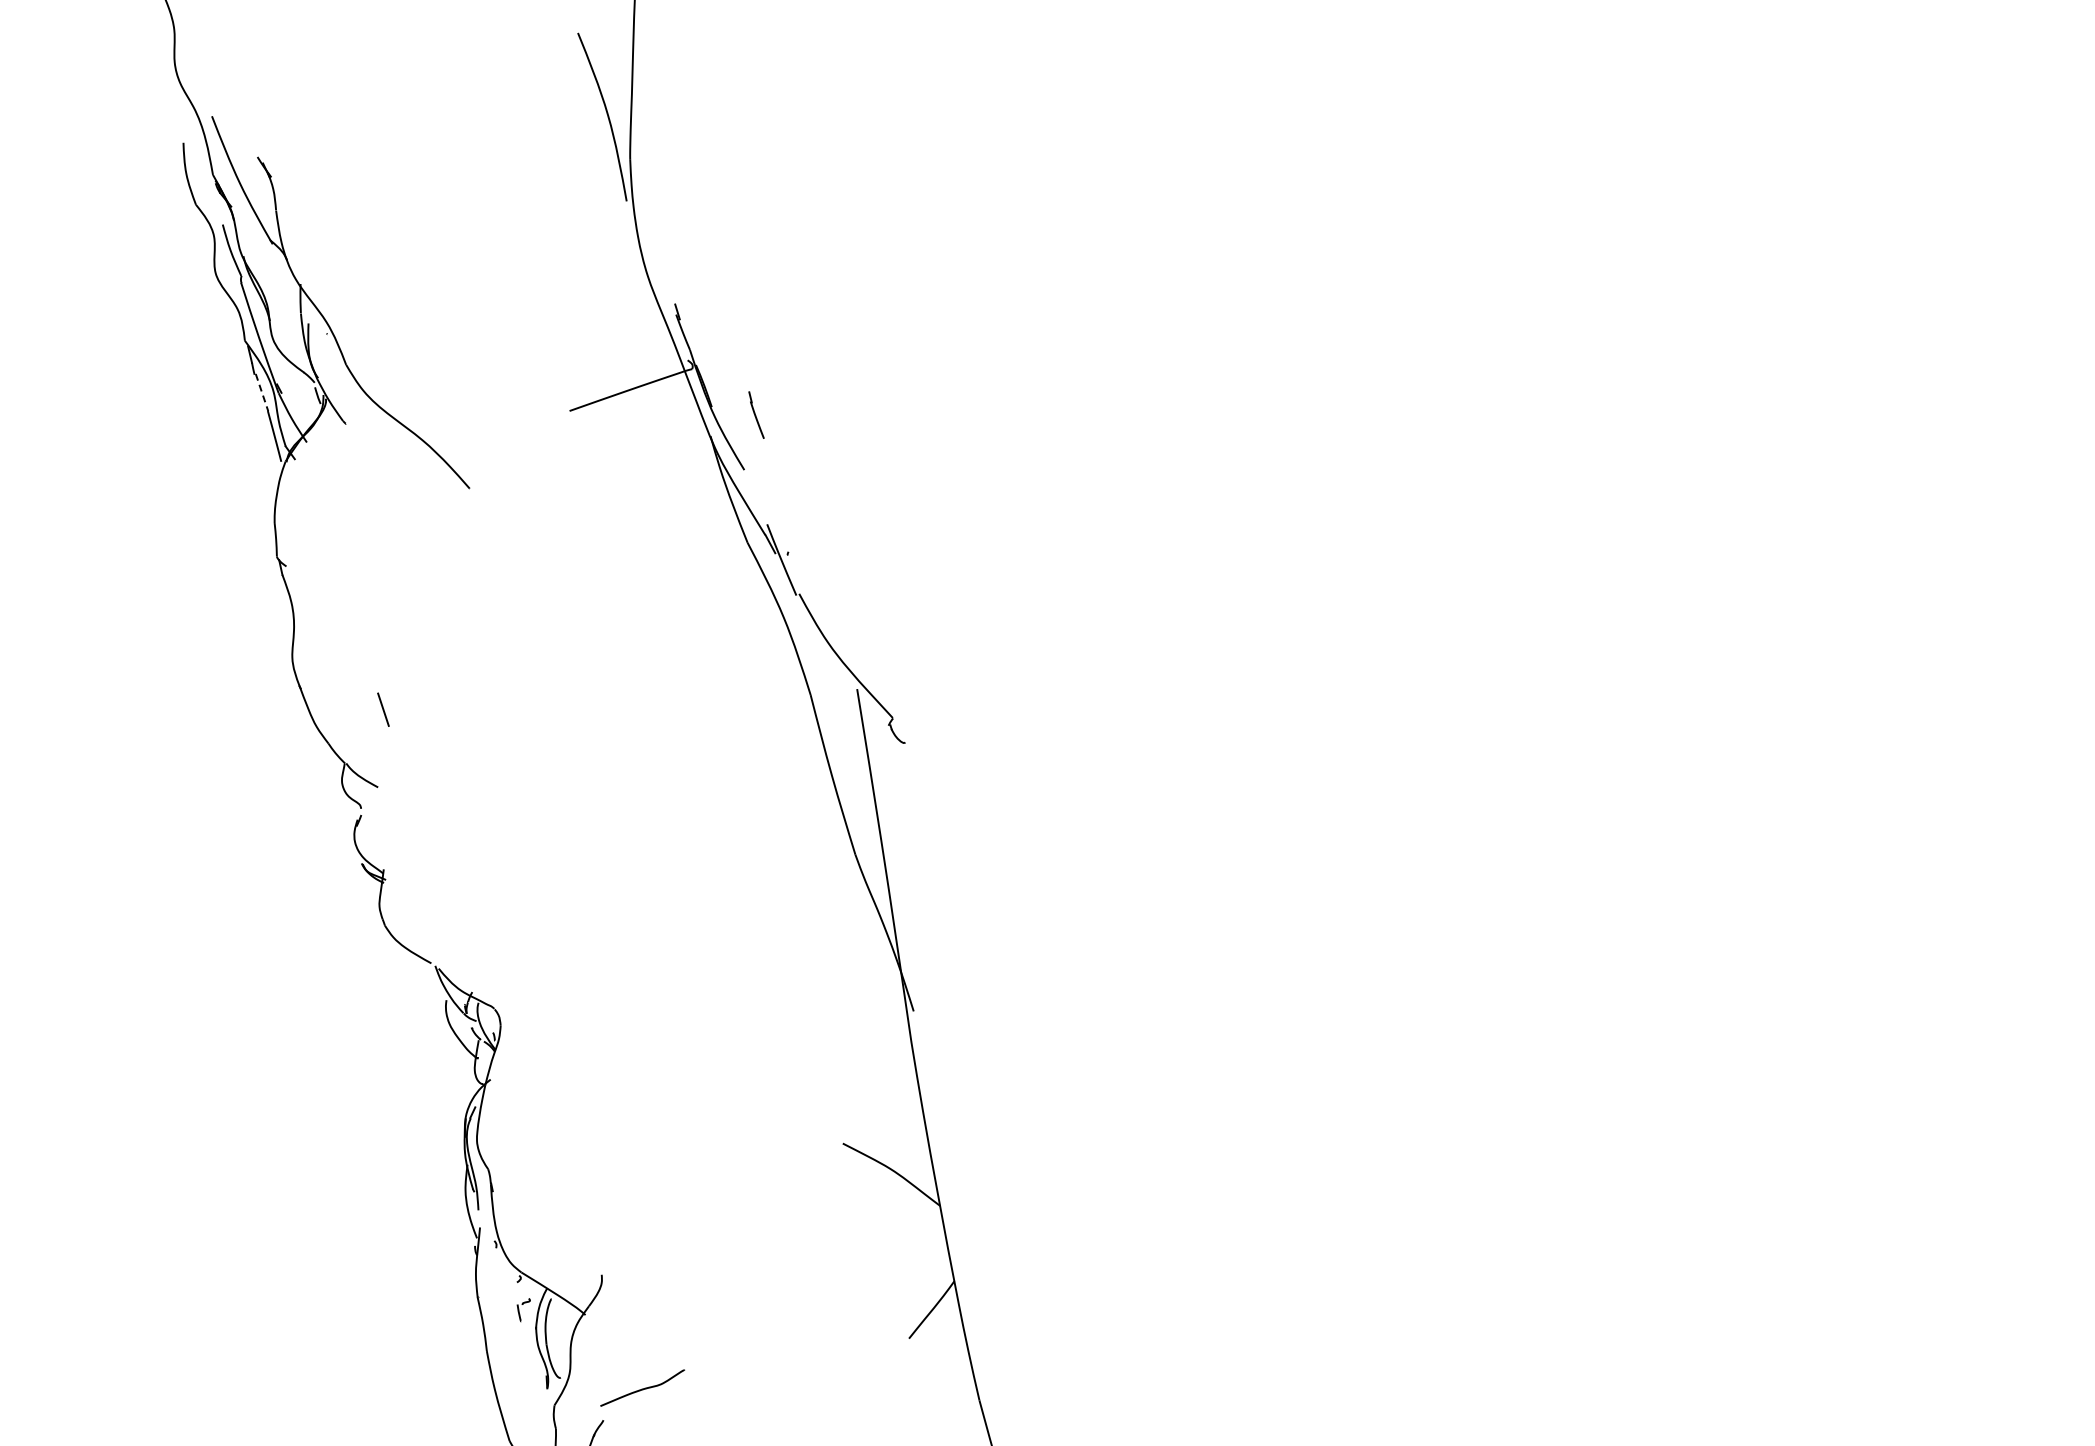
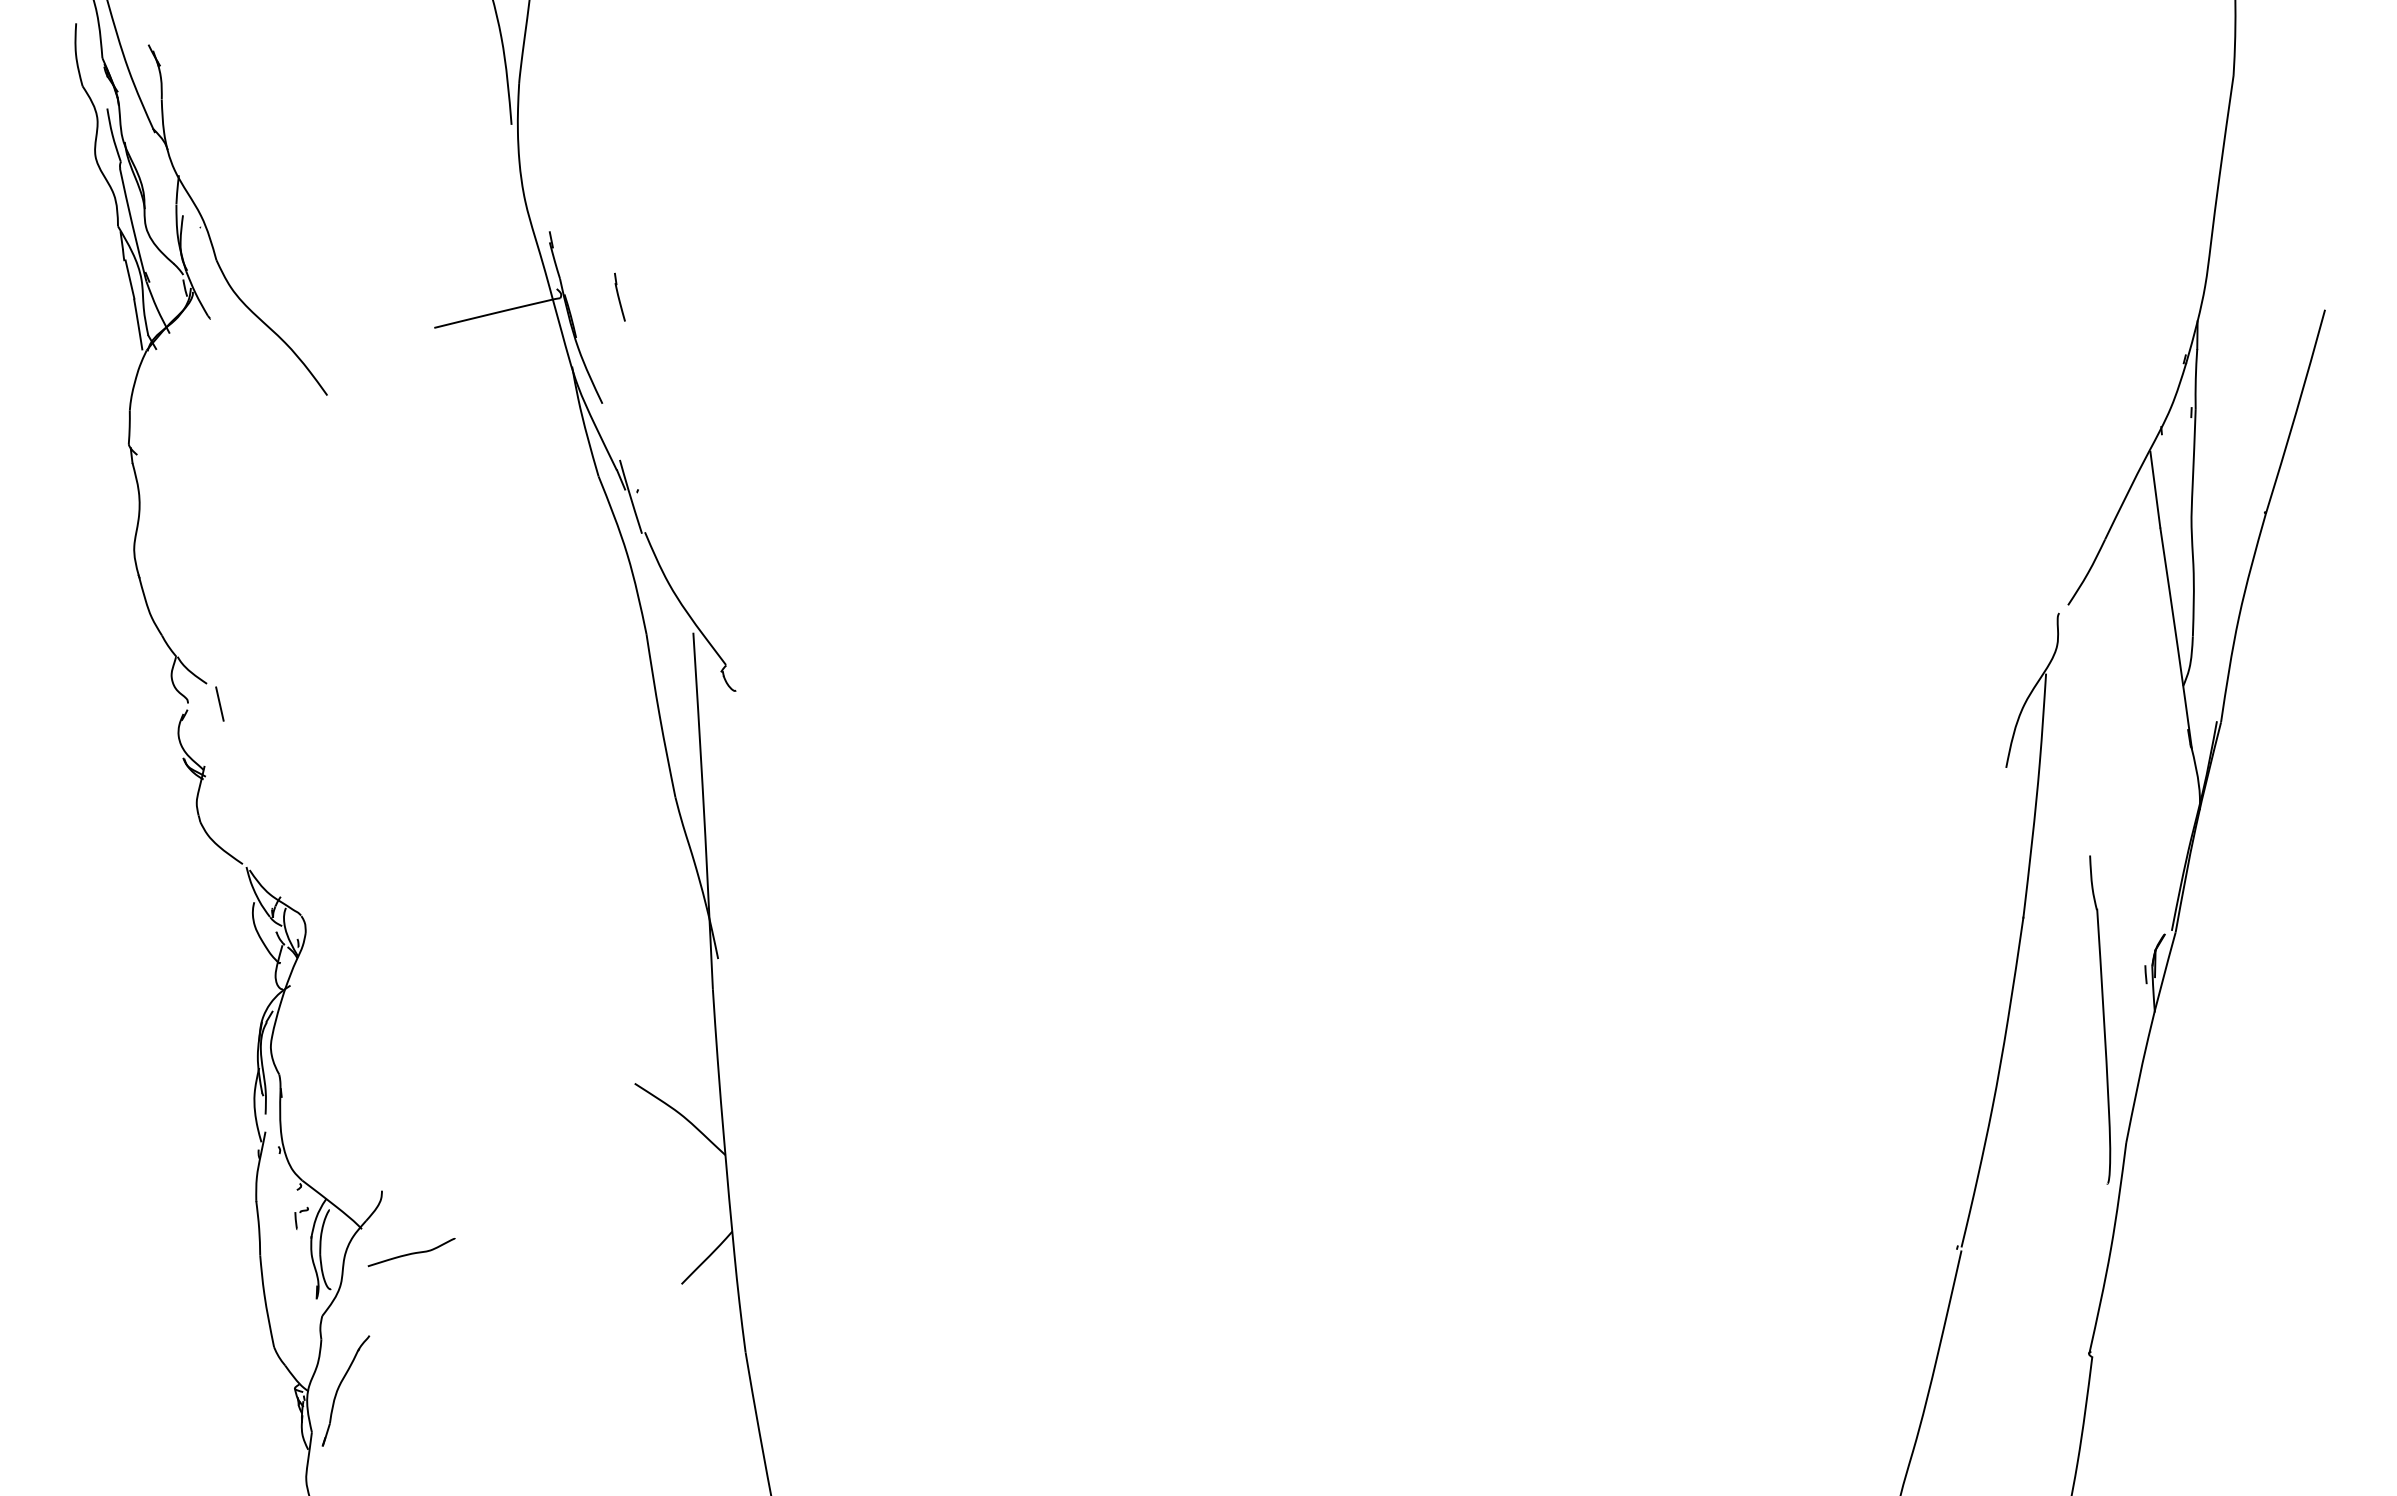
line: (261, 392) -> (129, 279), dashed -> solid
part: (756, 414) -> (619, 296), moved
line: (383, 709) -> (219, 703), moved
curve: (642, 1388) -> (411, 1252), moved

